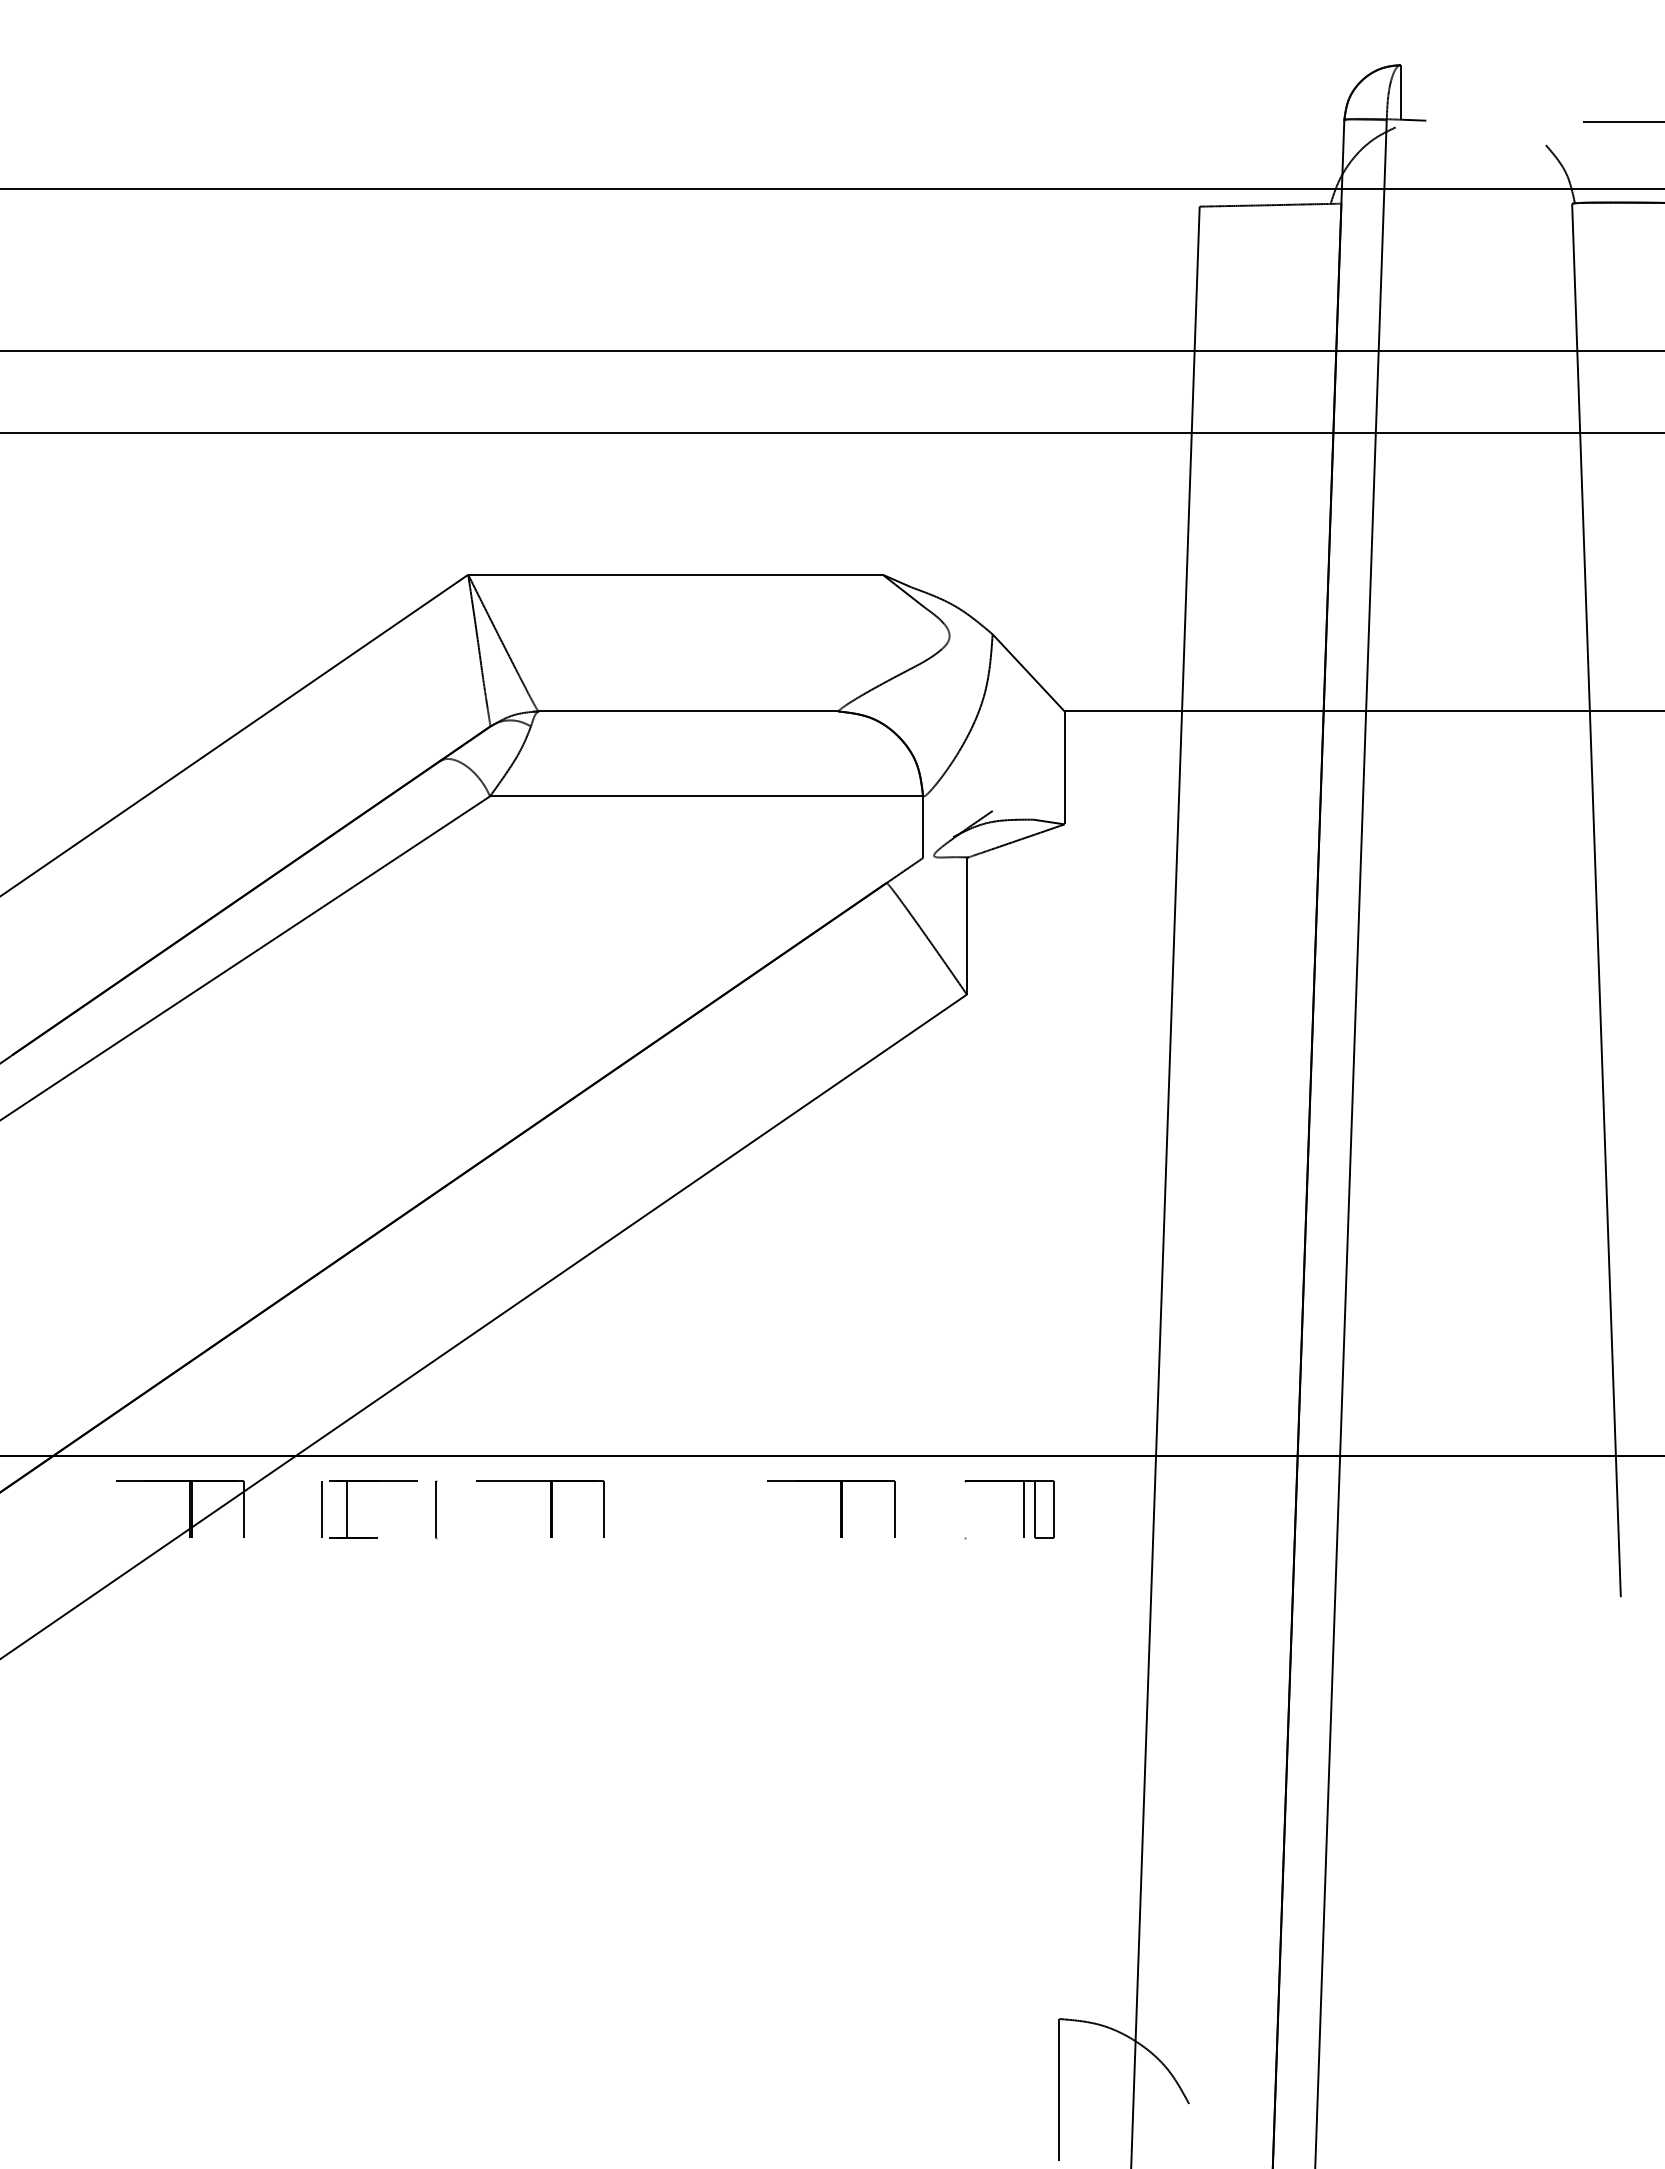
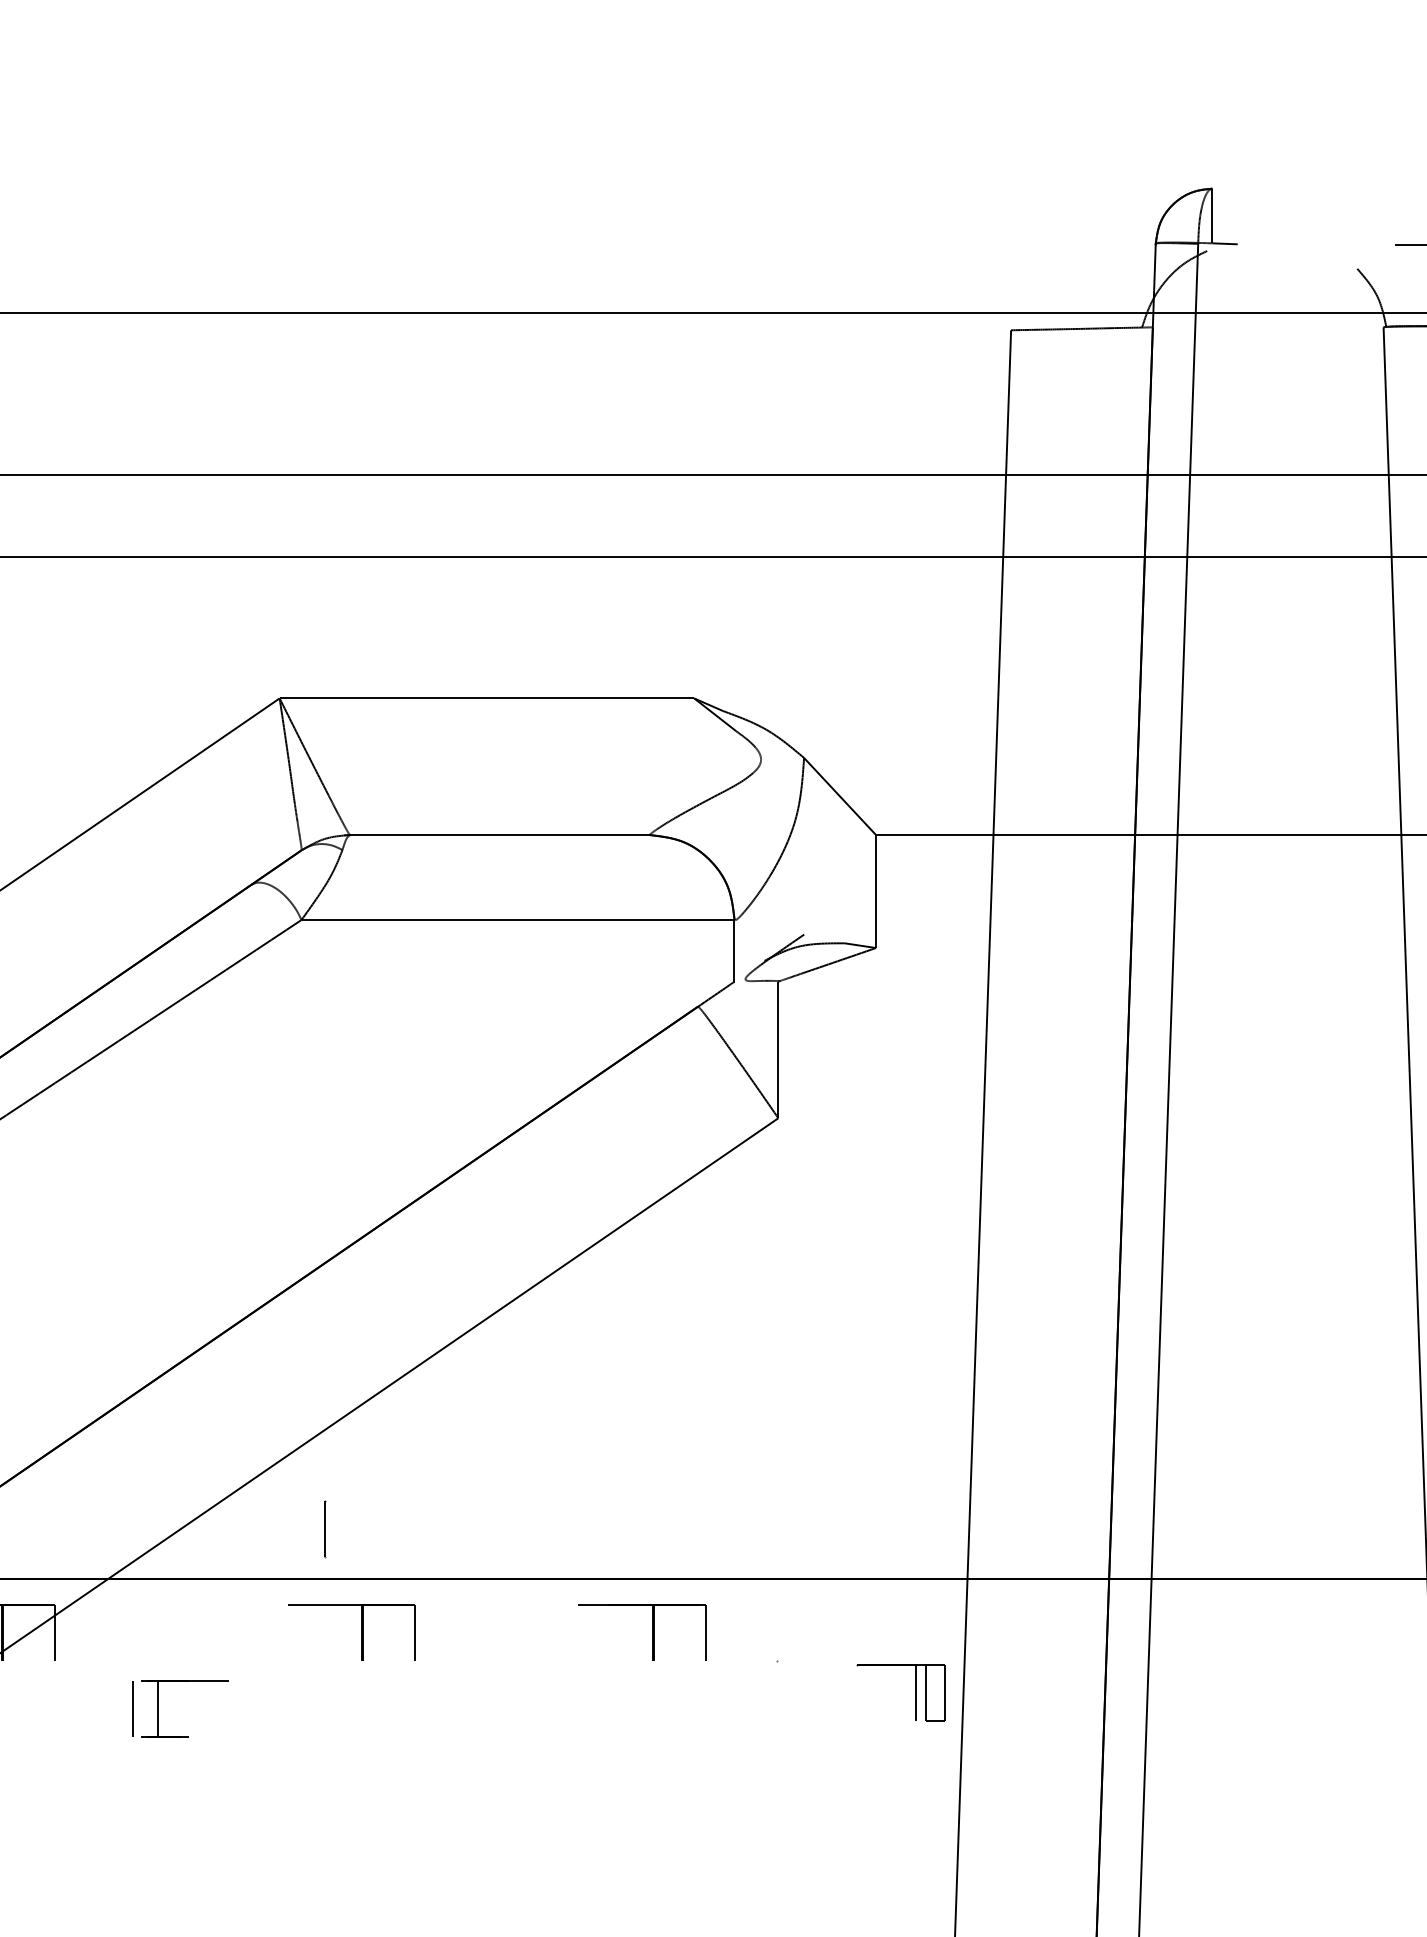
part: (347, 1509) -> (158, 1709), moved
line: (436, 1509) -> (325, 1529), moved
part: (1023, 1509) -> (914, 1693), moved

